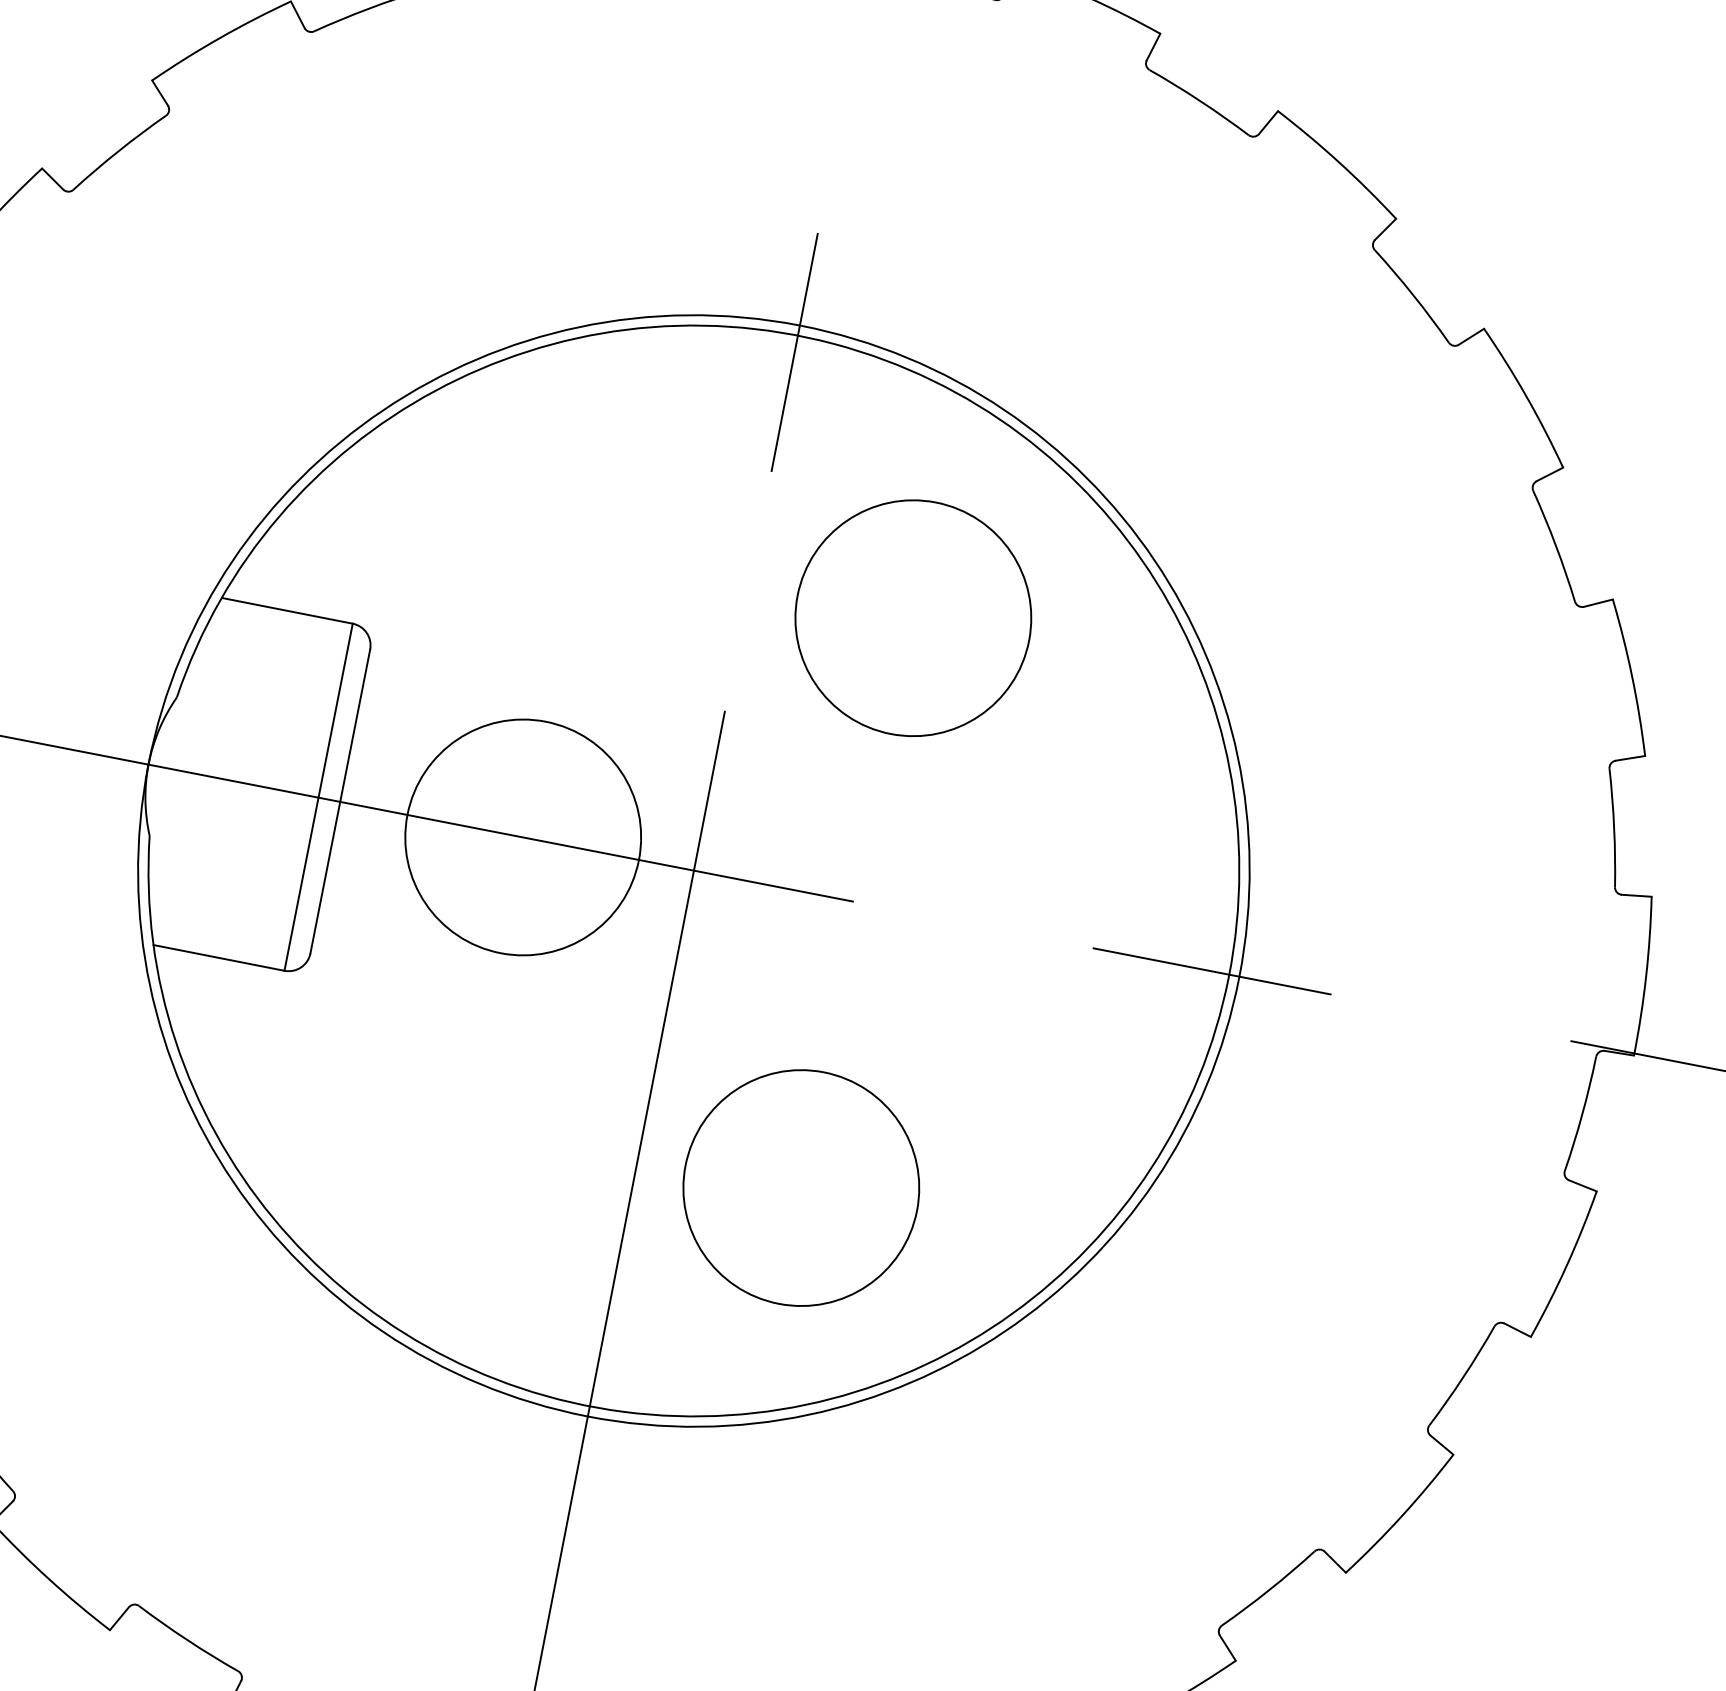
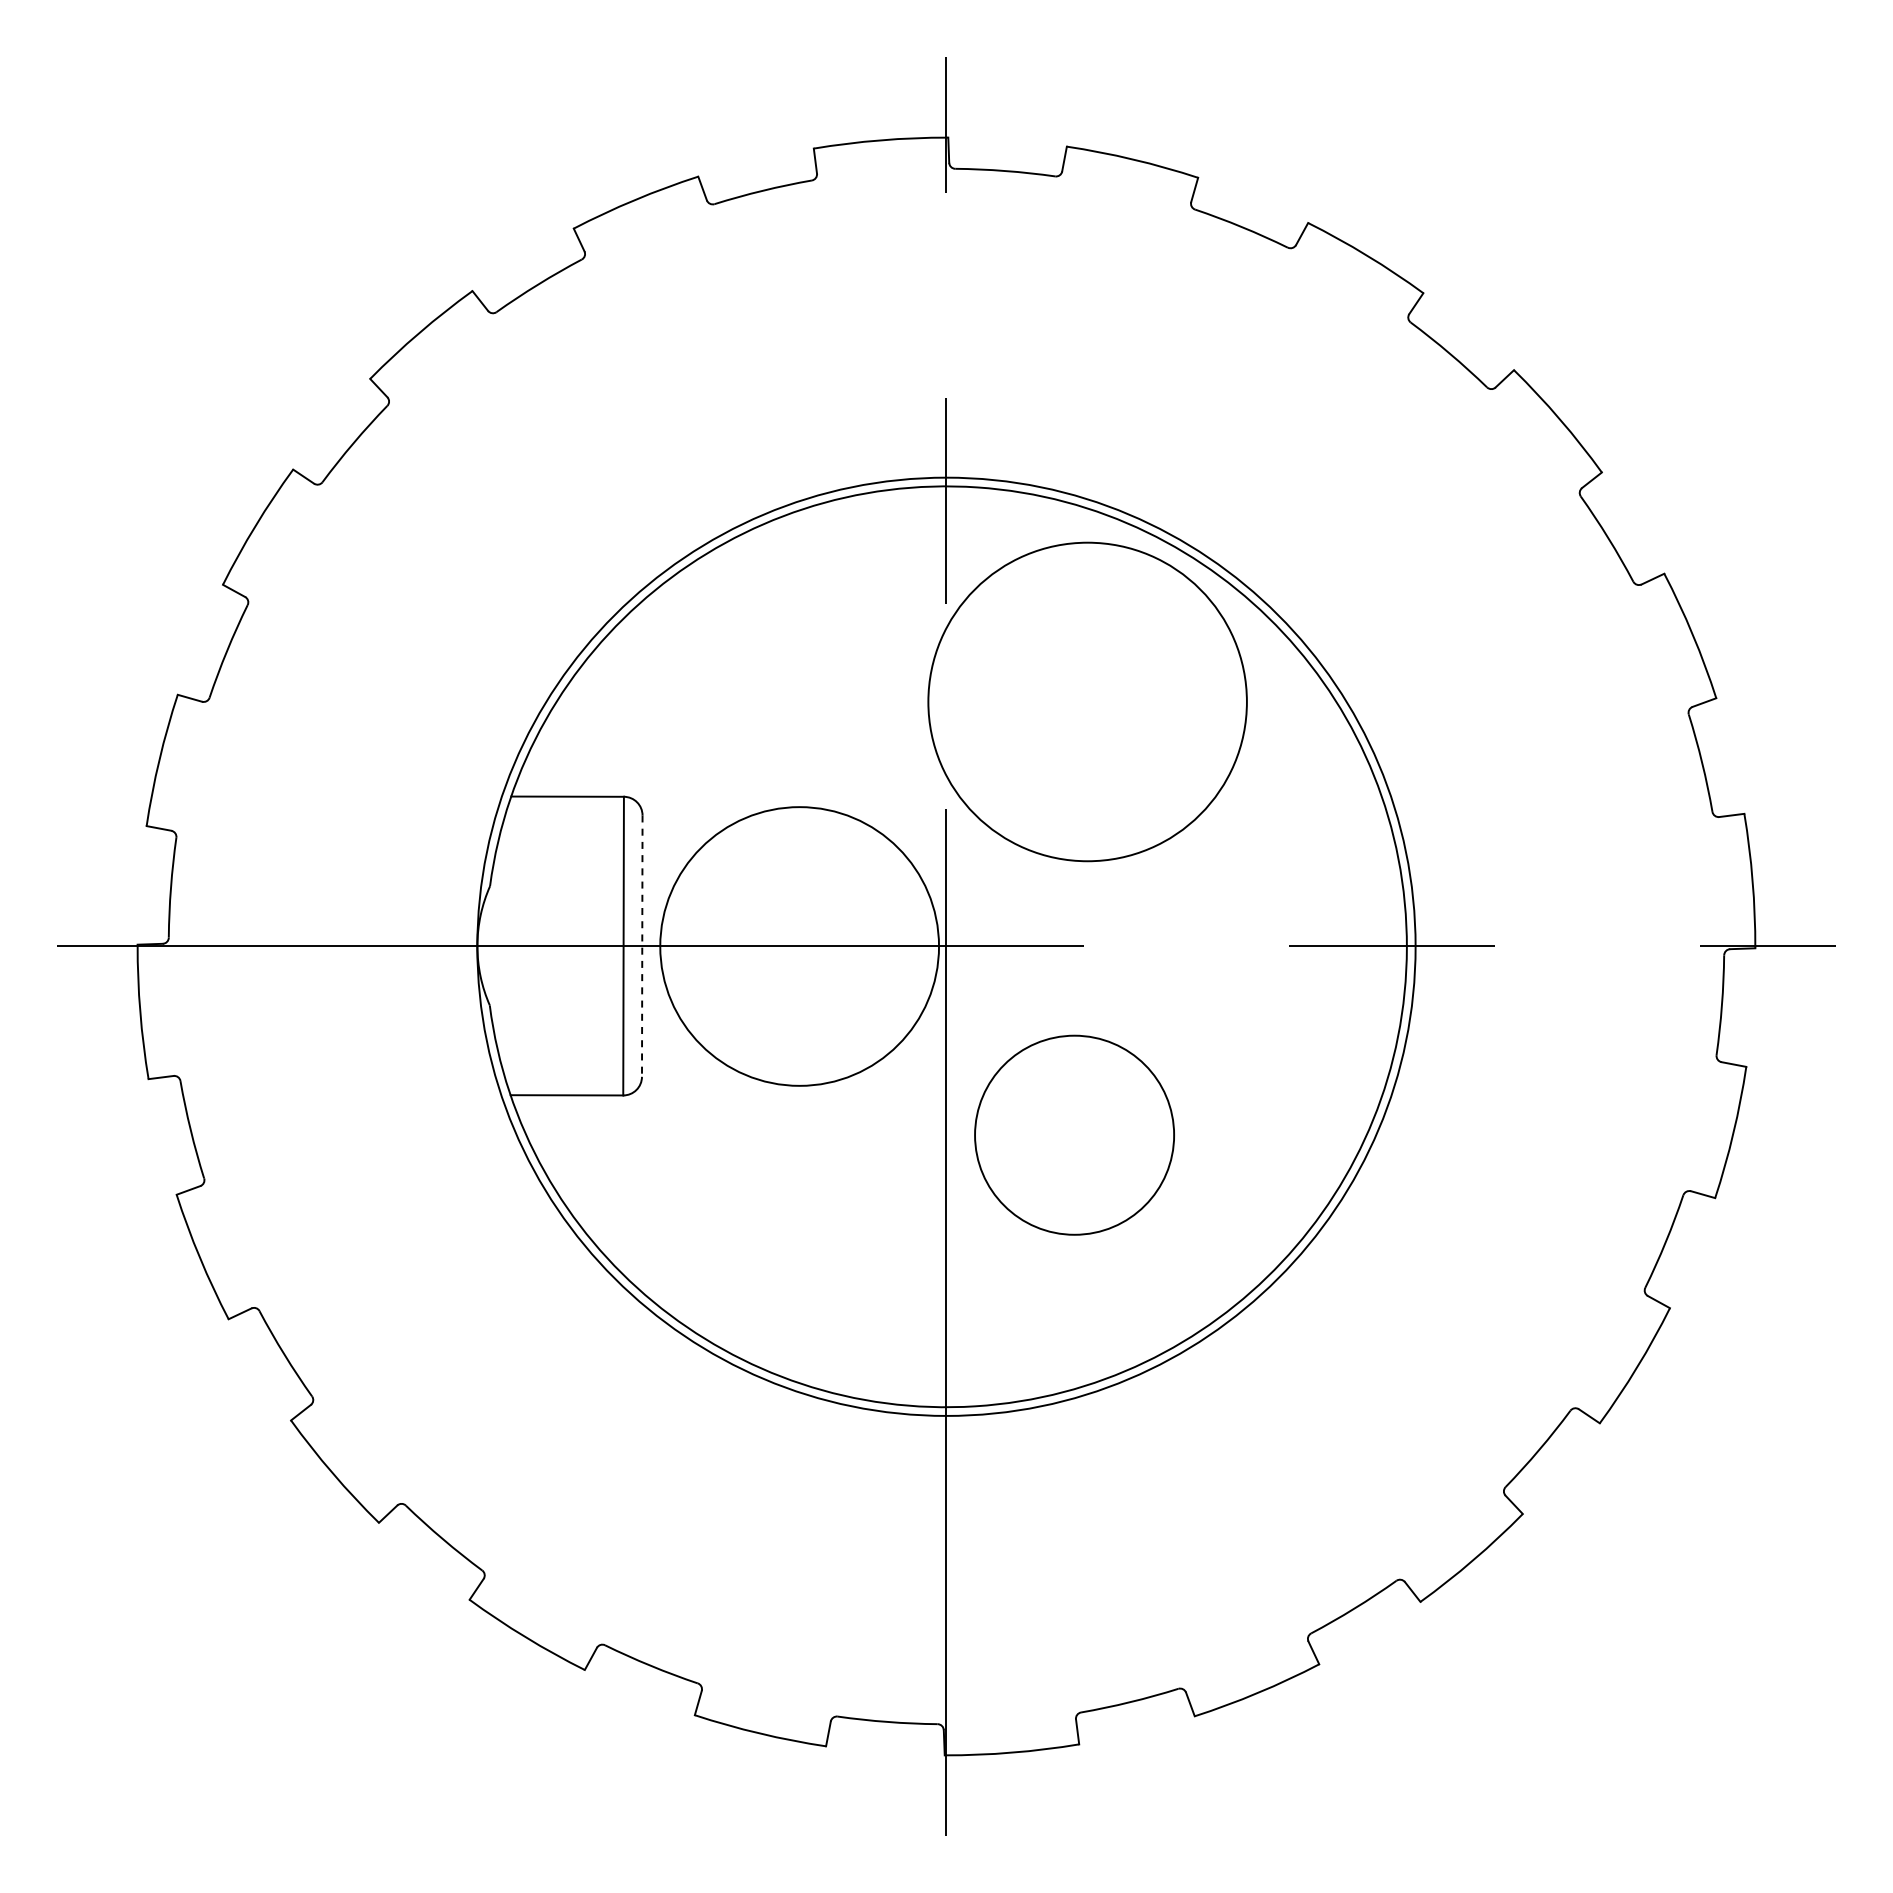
circle: (913, 617) -> (1087, 701), size x1.6
line: (340, 801) -> (642, 946), solid -> dashed
circle: (523, 837) -> (799, 946), size x1.4
circle: (801, 1187) -> (1074, 1134), moved

